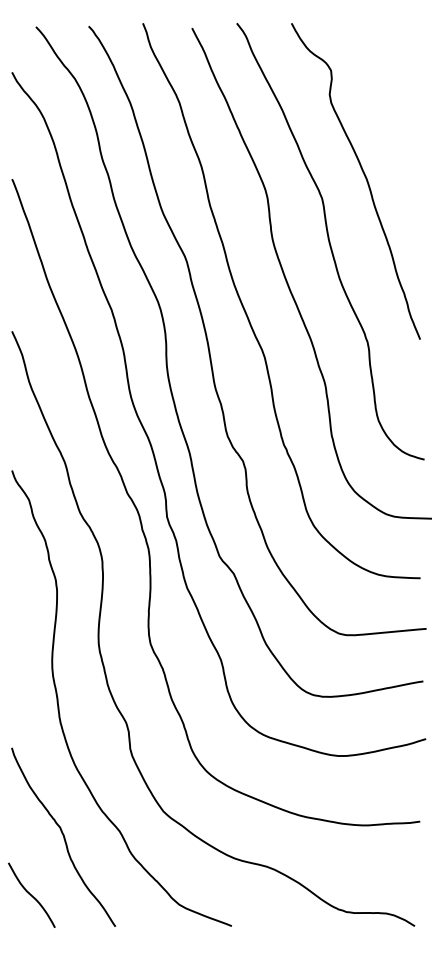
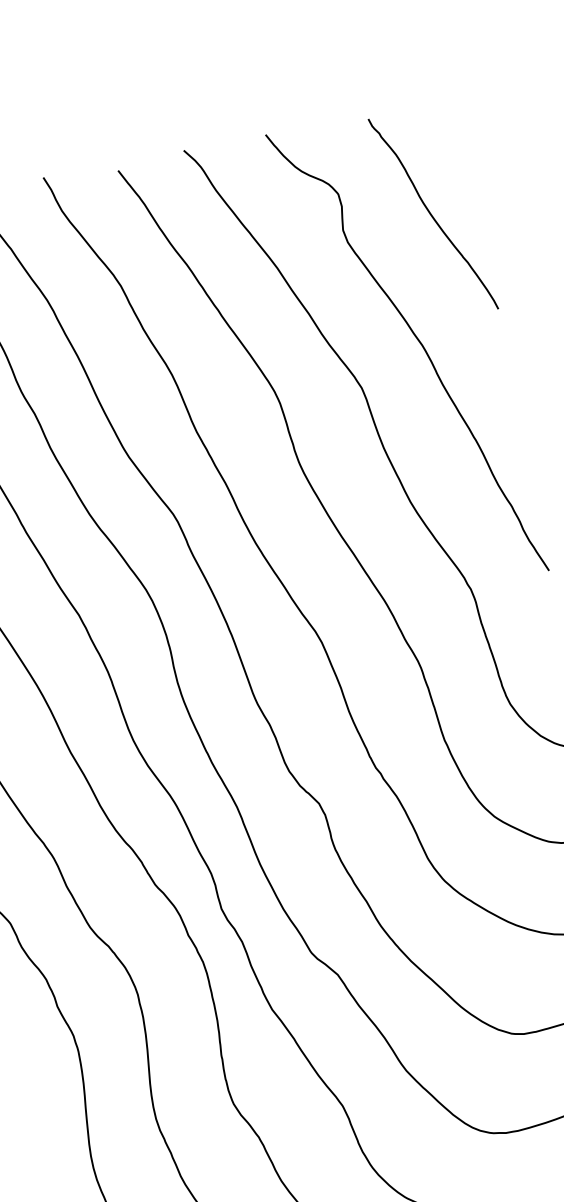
curve: (388, 94) -> (431, 213), added

